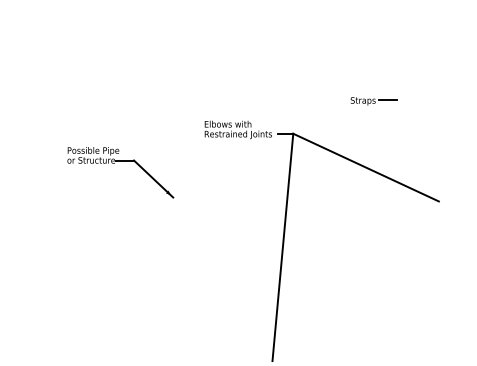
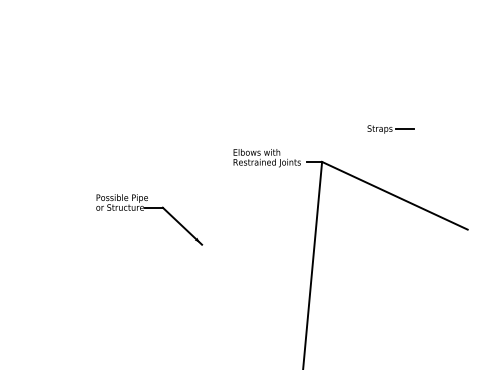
part: (373, 101) -> (390, 129), moved
part: (114, 163) -> (143, 210), moved

